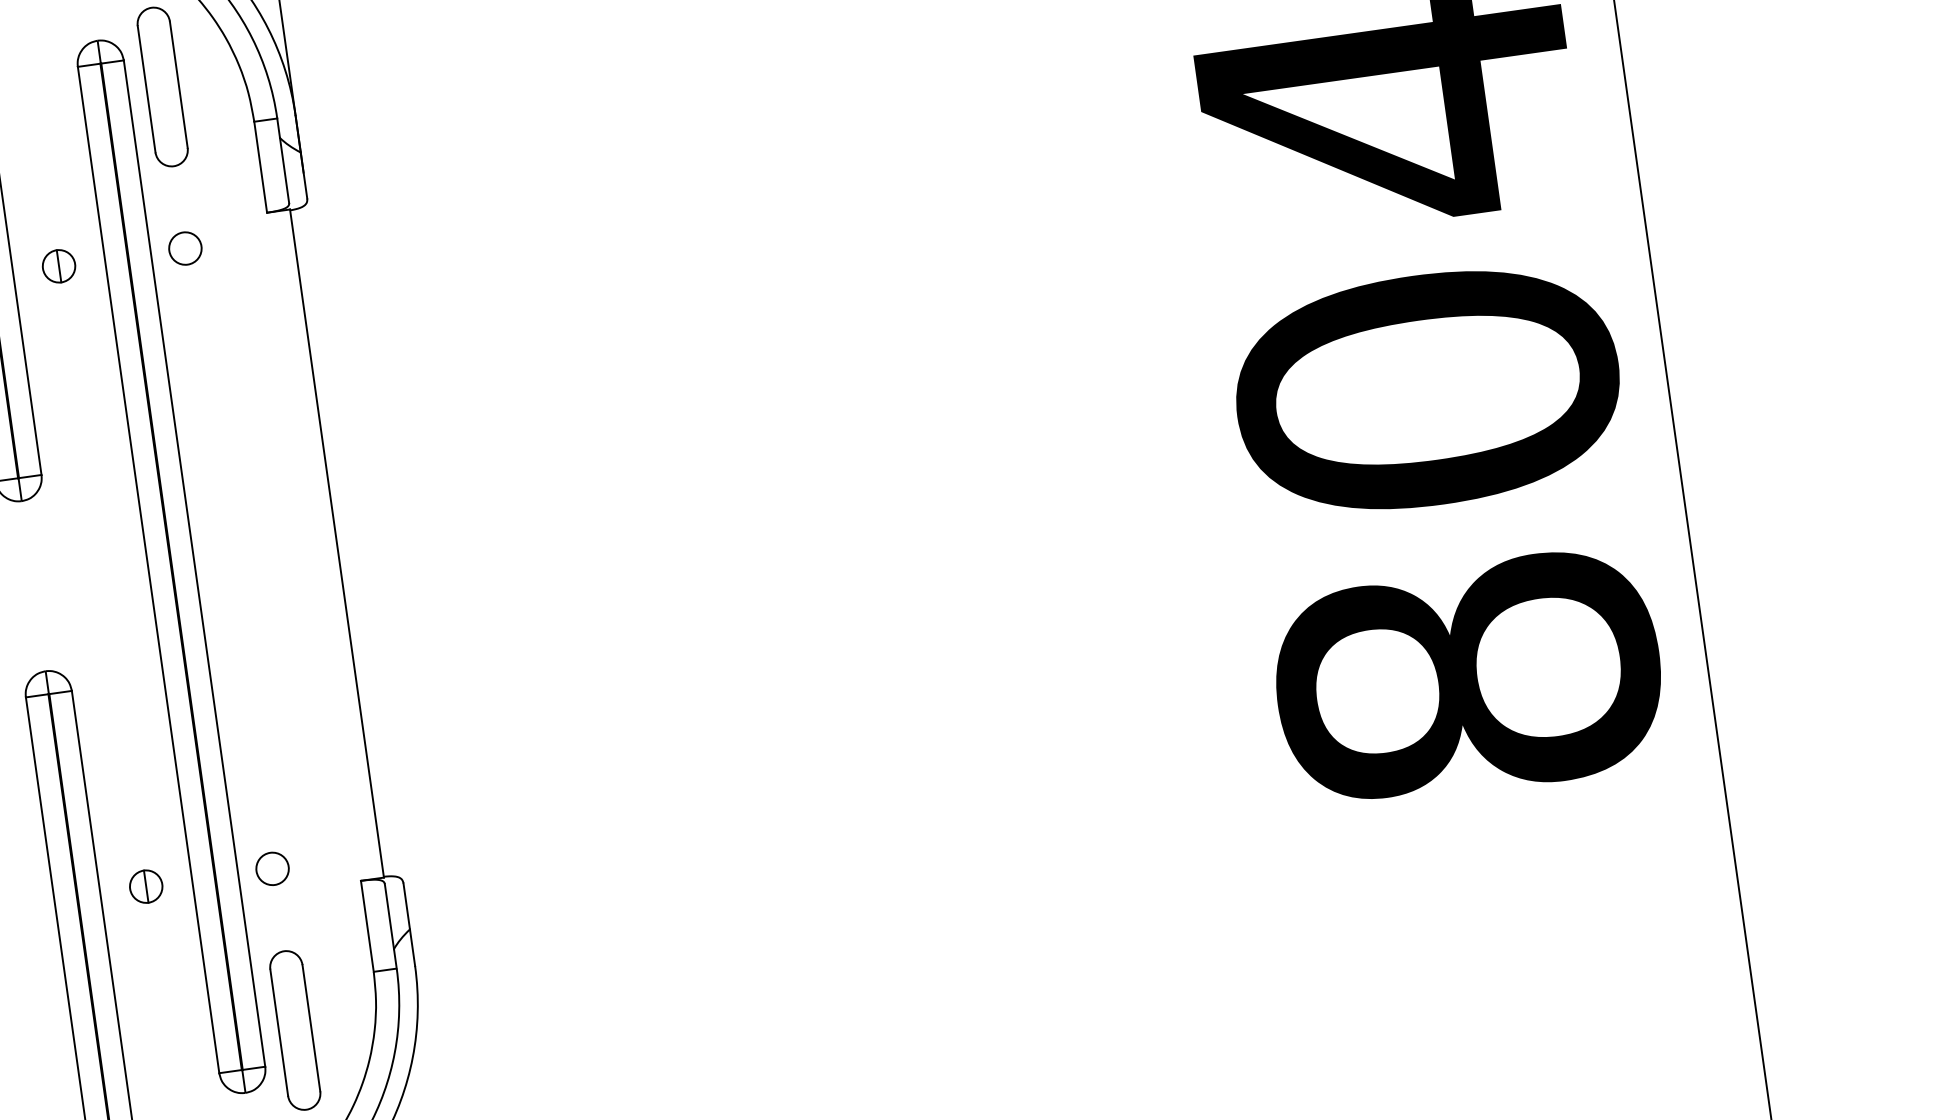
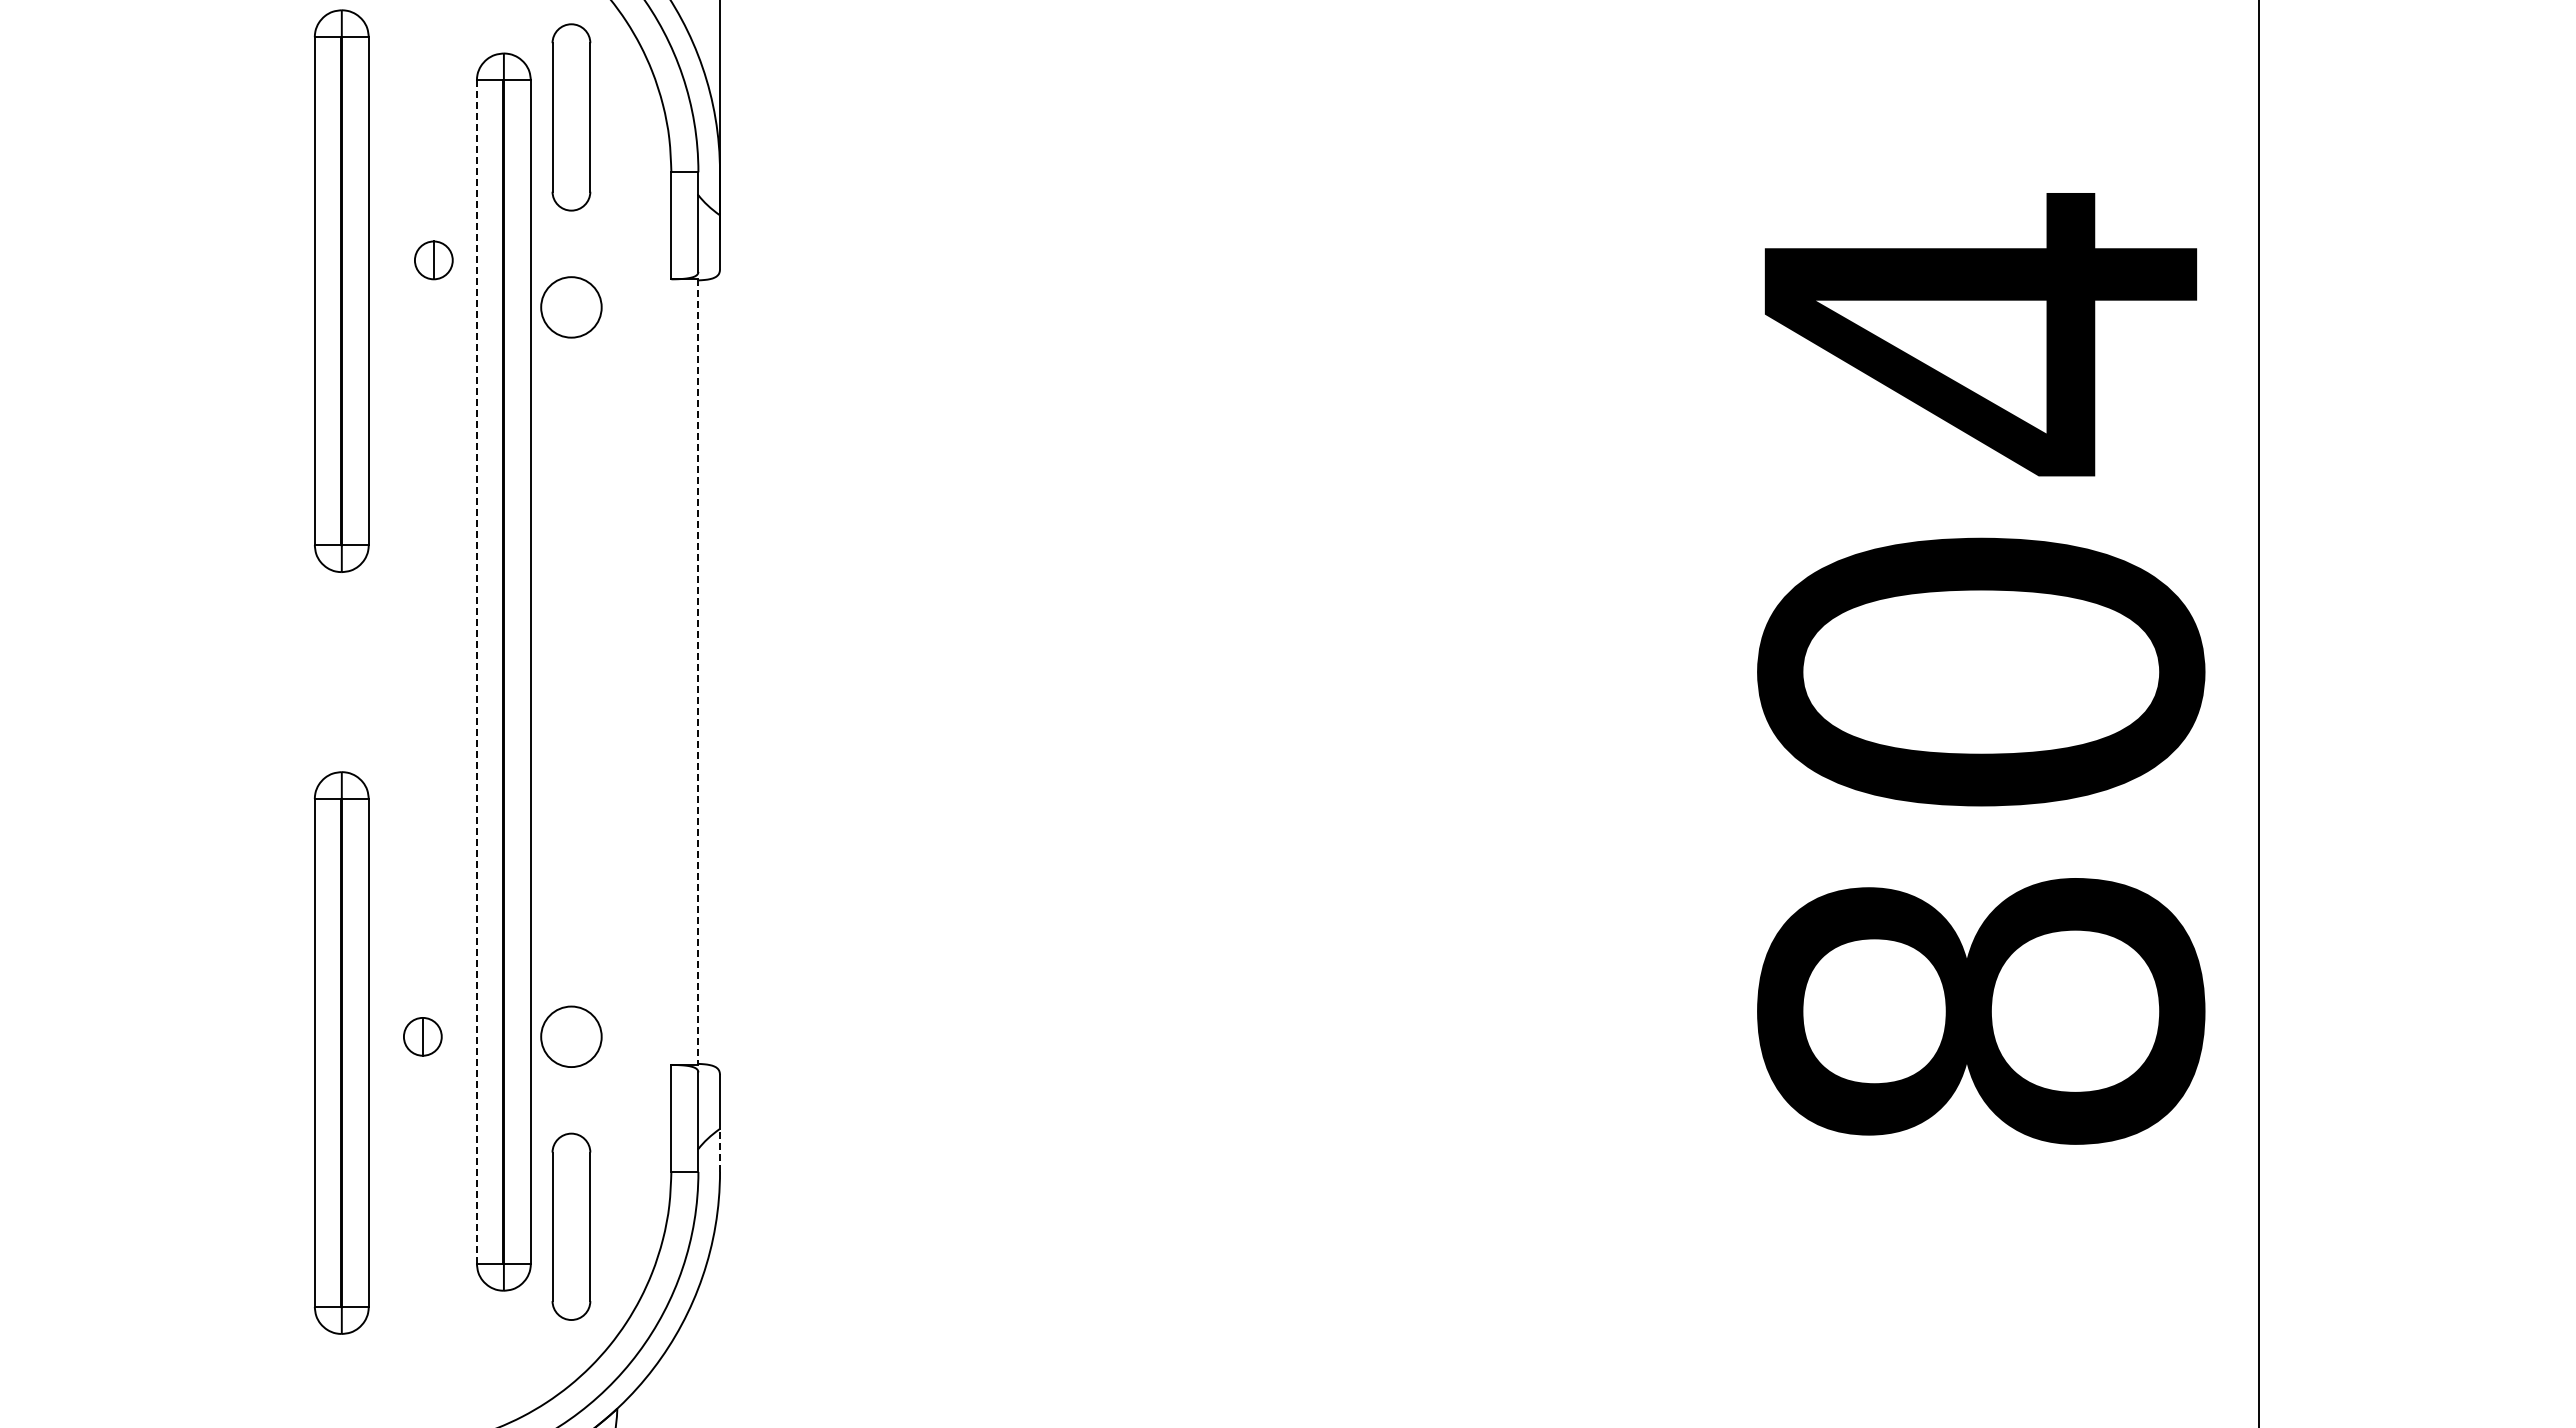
circle: (185, 248) -> (571, 307), size x1.6
part: (58, 266) -> (433, 260), moved
line: (337, 543) -> (698, 672), solid -> dashed
line: (148, 570) -> (476, 672), solid -> dashed
circle: (272, 868) -> (571, 1036), size x1.6
line: (412, 946) -> (720, 1149), solid -> dashed

